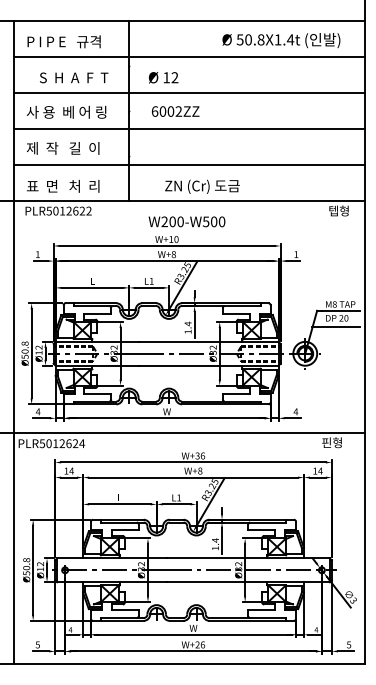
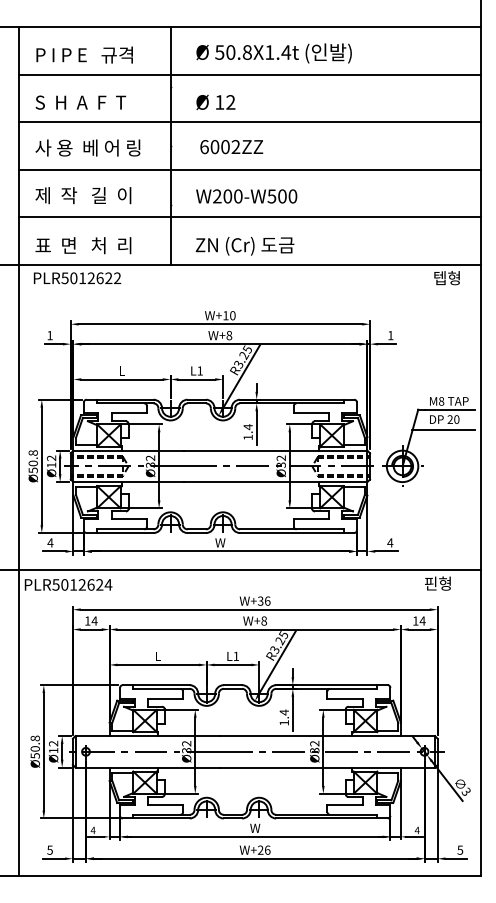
text: (280, 40) -> (273, 53), moved
text: (73, 77) -> (80, 102), moved
text: (202, 187) -> (244, 246), moved
text: (186, 221) -> (246, 196), moved

